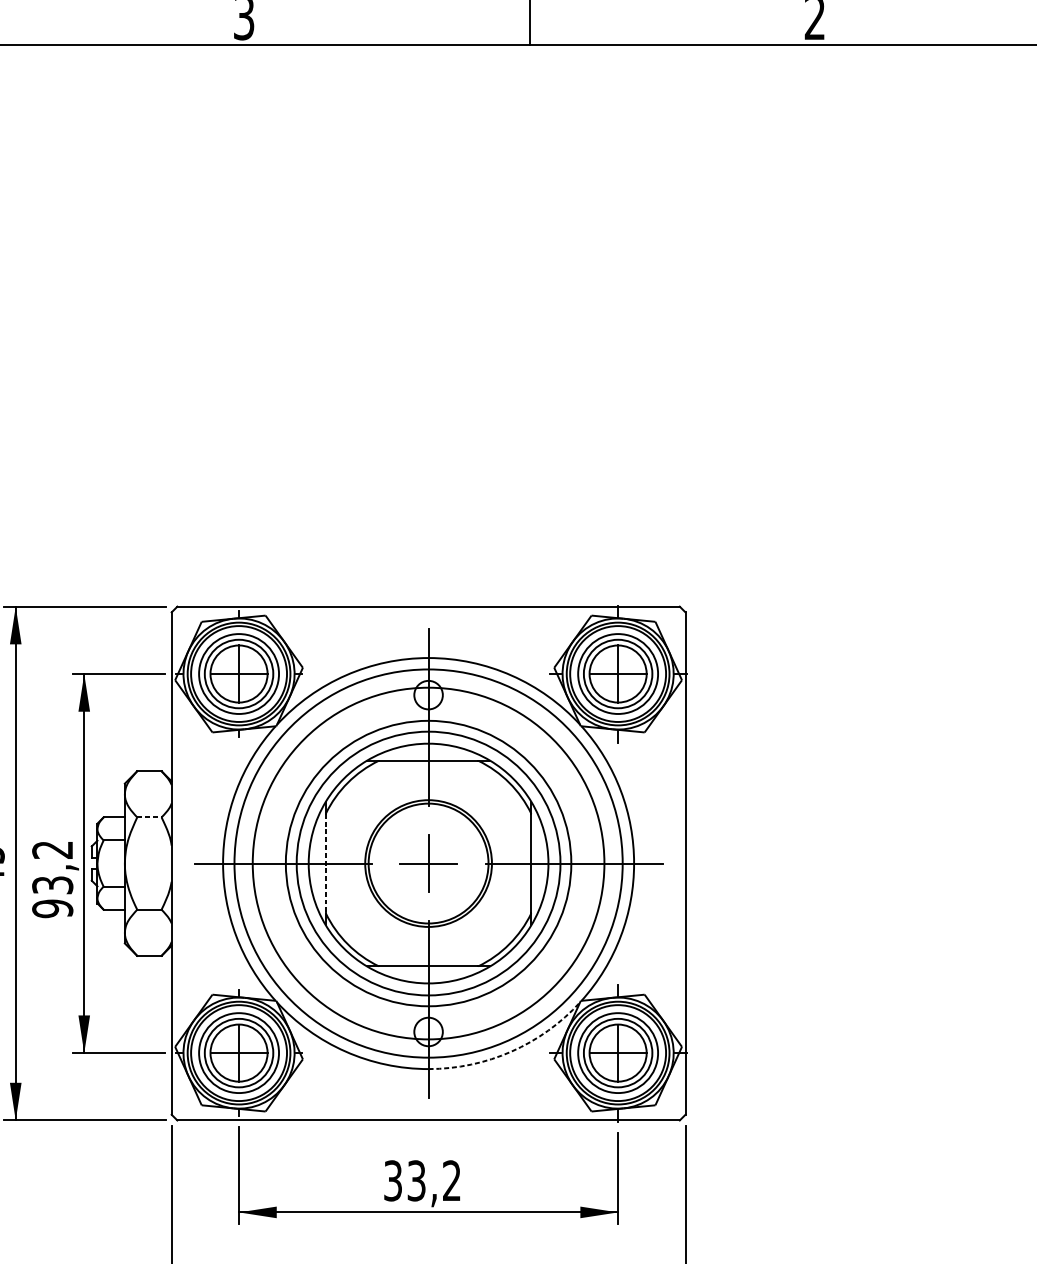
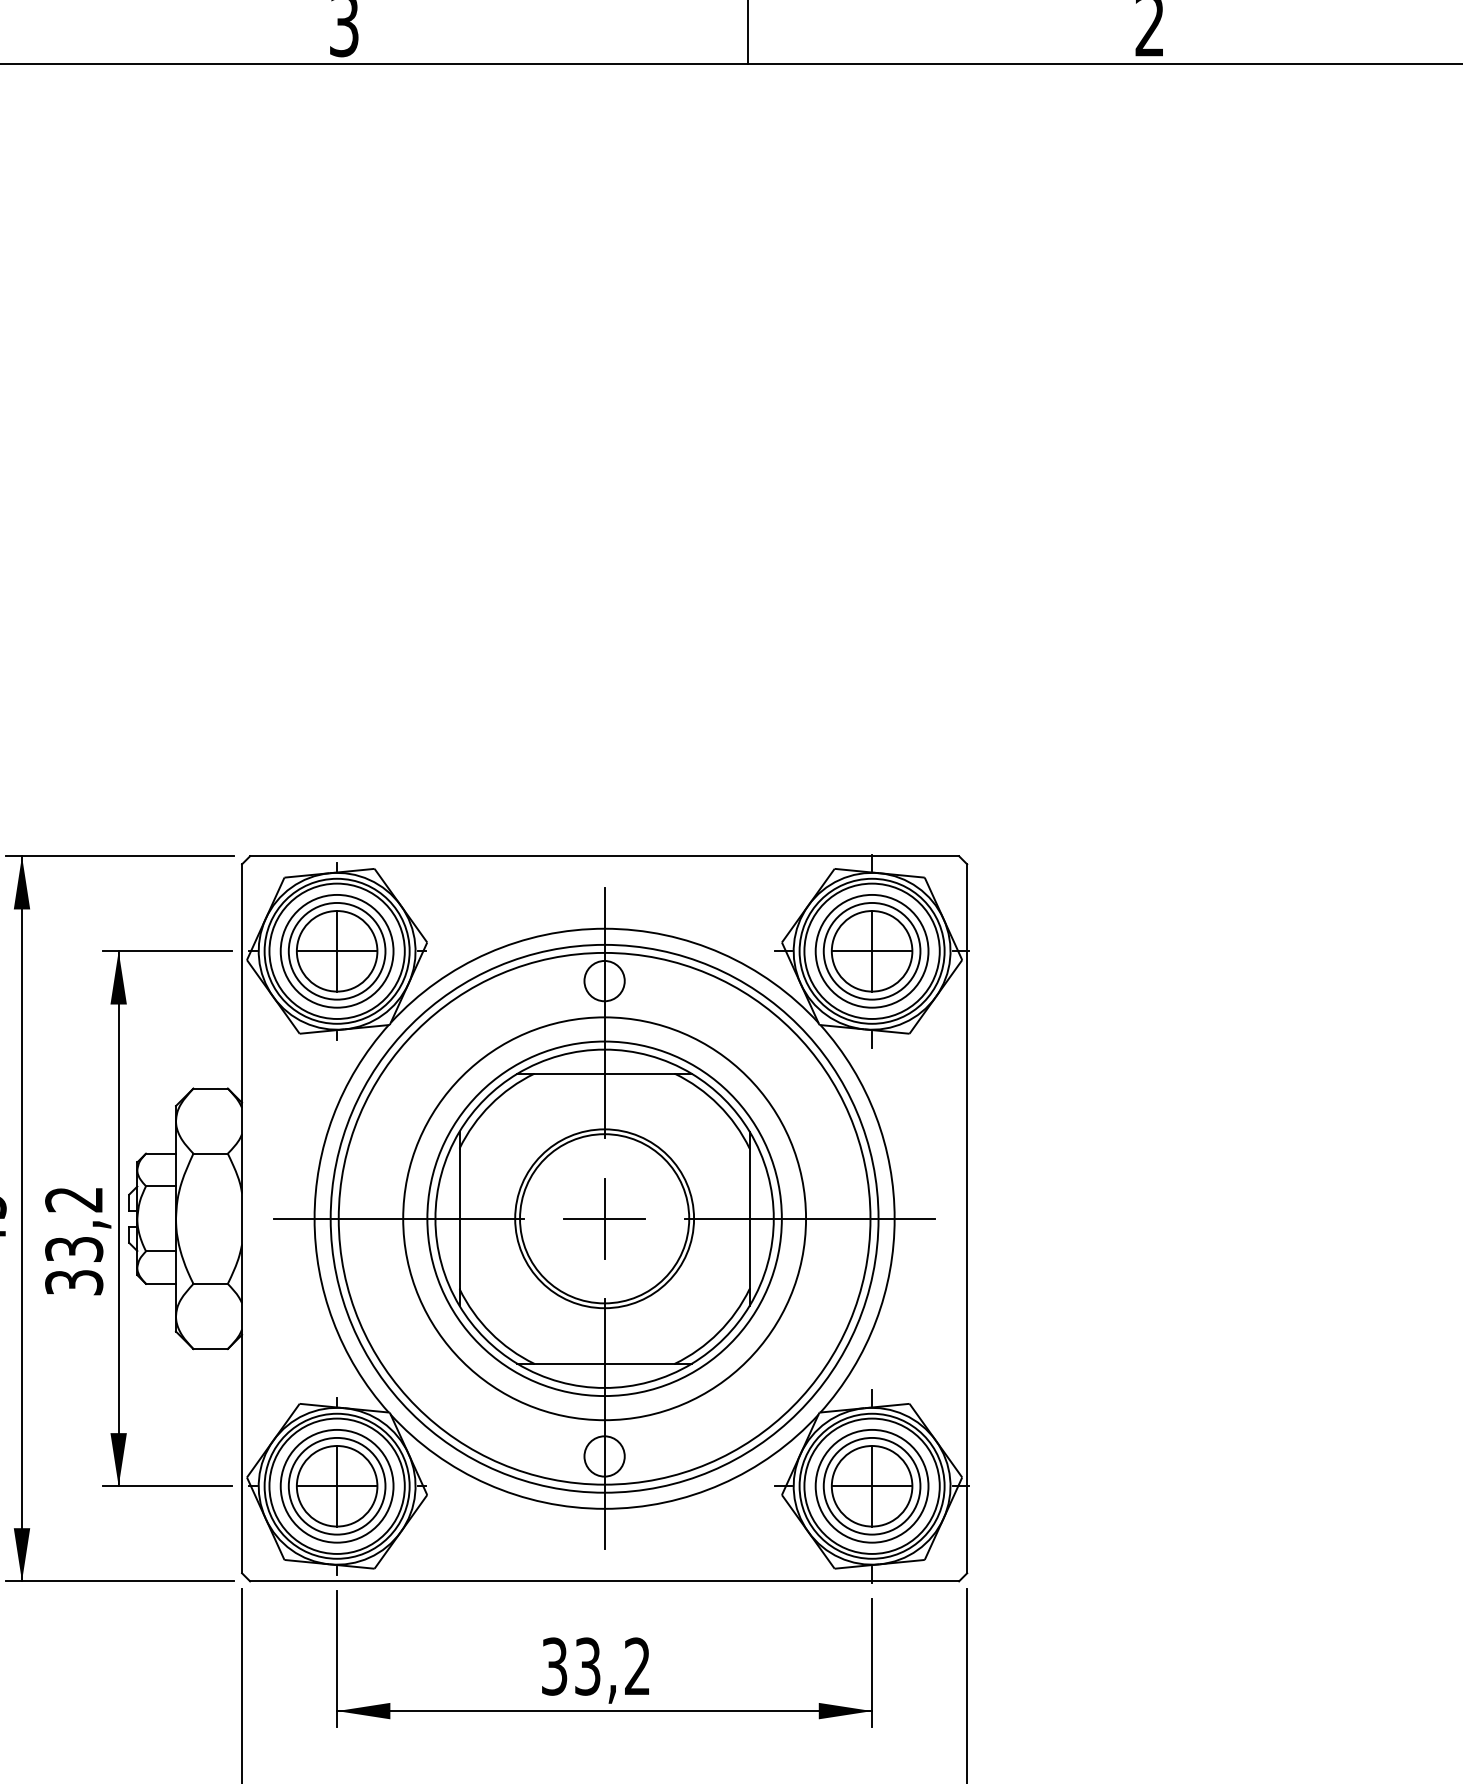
line: (150, 817) -> (211, 1153), dashed -> solid
circle: (428, 863) -> (604, 1218), size x0.71
circle: (428, 863) -> (604, 1218), size x1.43
line: (325, 864) -> (459, 1219), dashed -> solid
text: (52, 908) -> (74, 1282), 93,2 -> 33,2
arc: (511, 1051) -> (721, 1484), dashed -> solid

